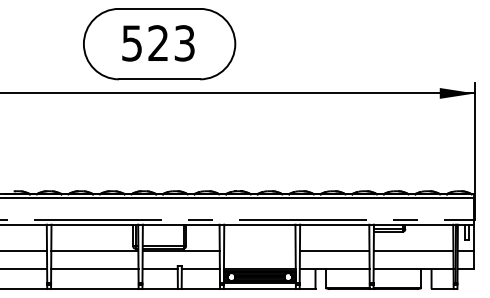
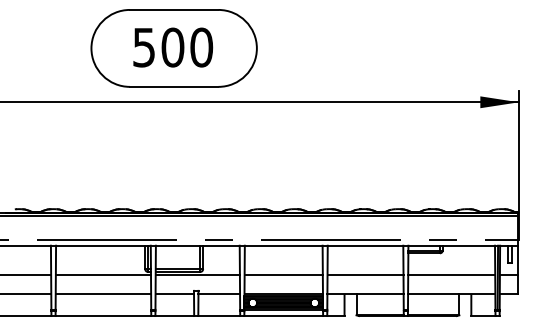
text: (171, 43) -> (187, 47), 523 -> 500
line: (259, 251) -> (283, 274), added

